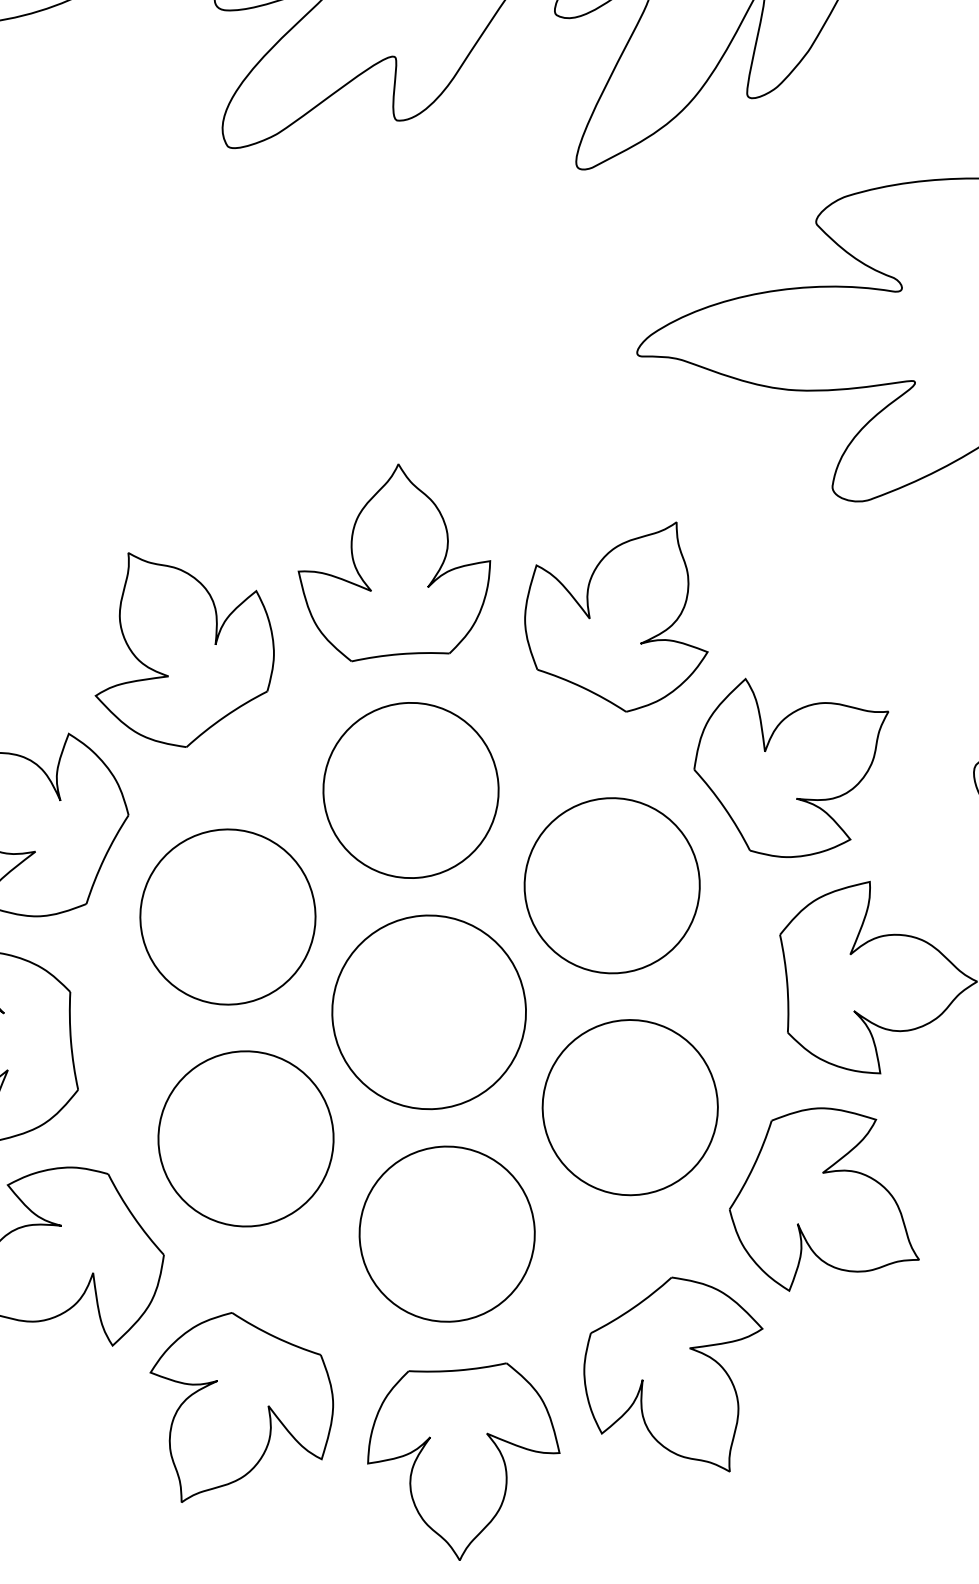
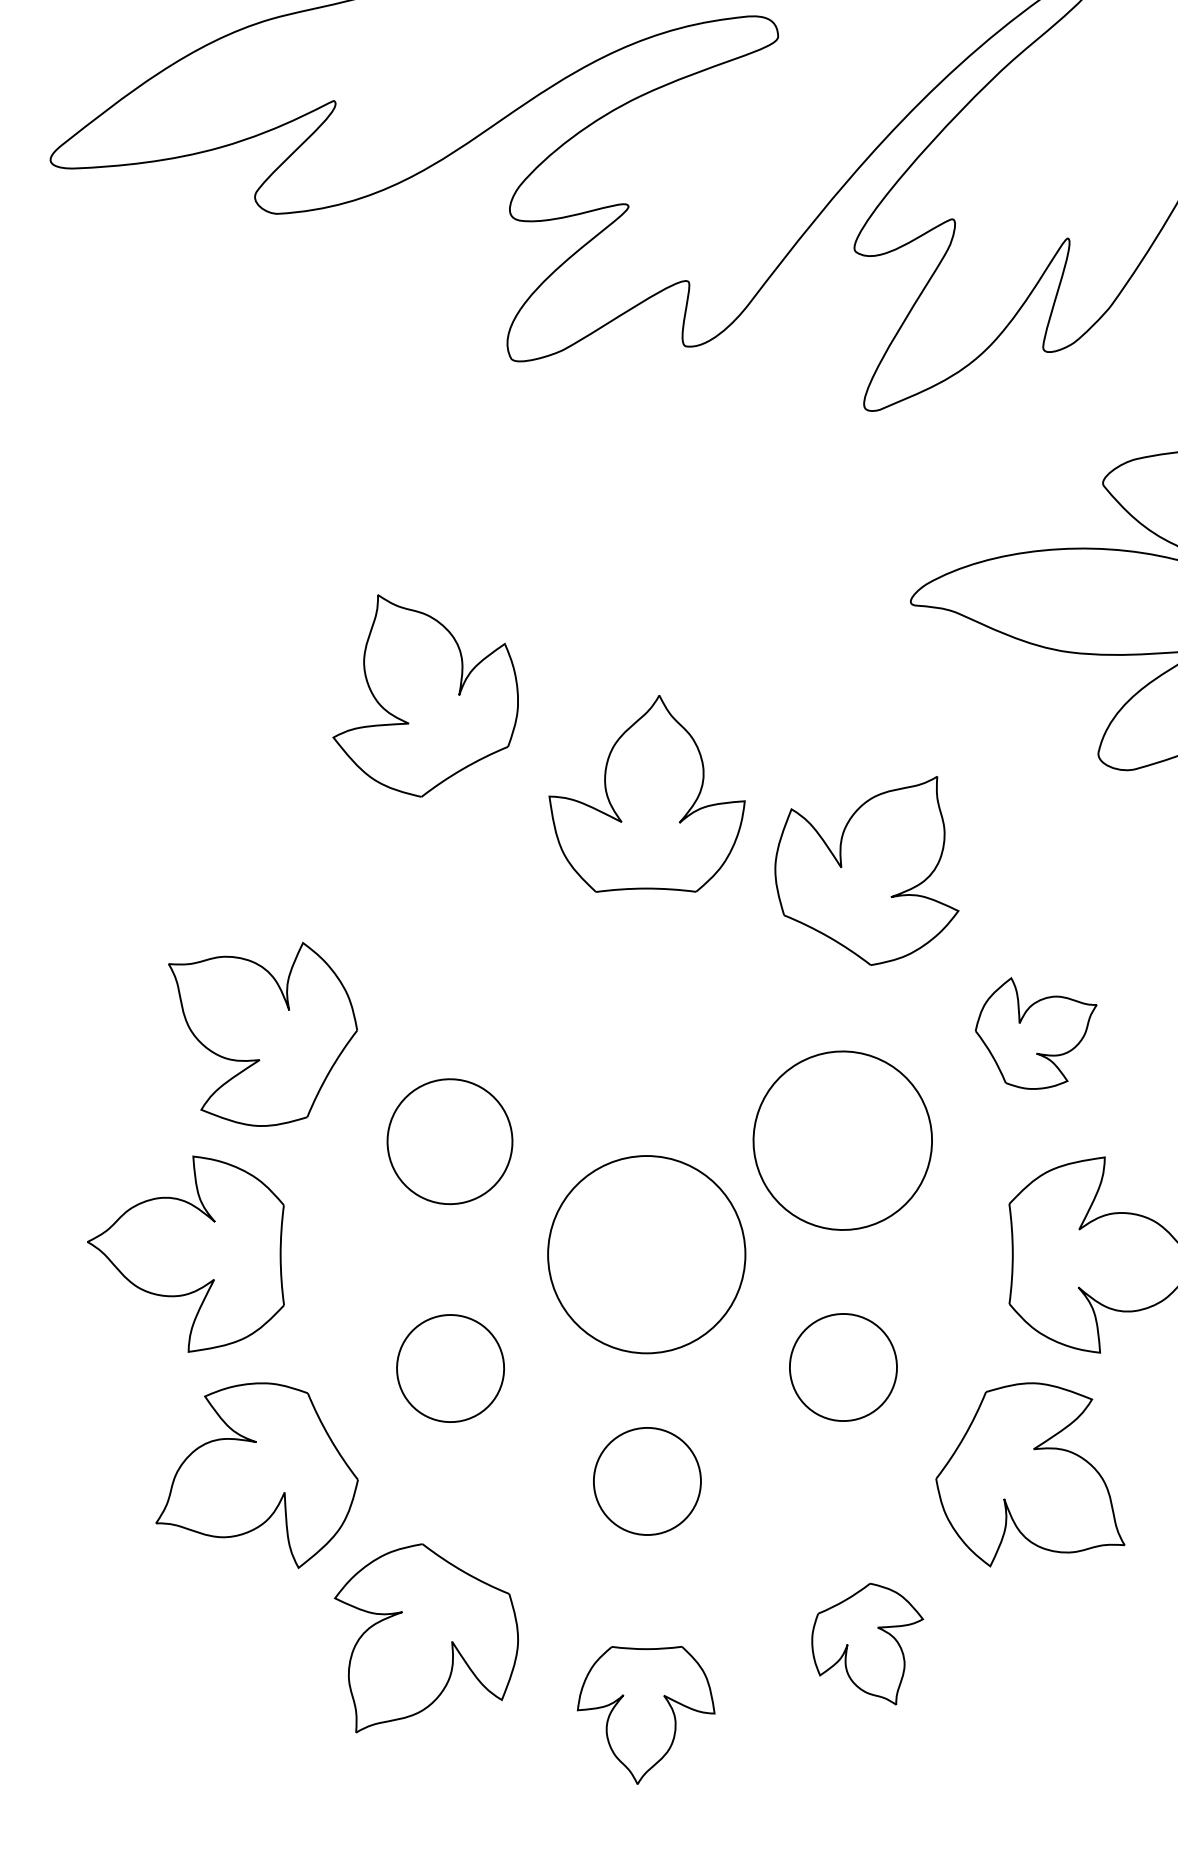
part: (182, 647) -> (425, 695), moved
part: (792, 766) -> (1035, 1033), size x0.6
part: (411, 790) -> (646, 1027), removed
part: (227, 916) -> (449, 1141), size x0.7
part: (630, 1107) -> (843, 1367), size x0.6
part: (245, 1138) -> (450, 1368), size x0.6
part: (447, 1234) -> (647, 1481), size x0.6
part: (675, 1375) -> (867, 1643), size x0.6
part: (463, 1463) -> (645, 1715), size x0.7

